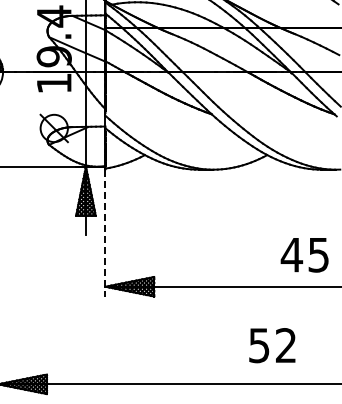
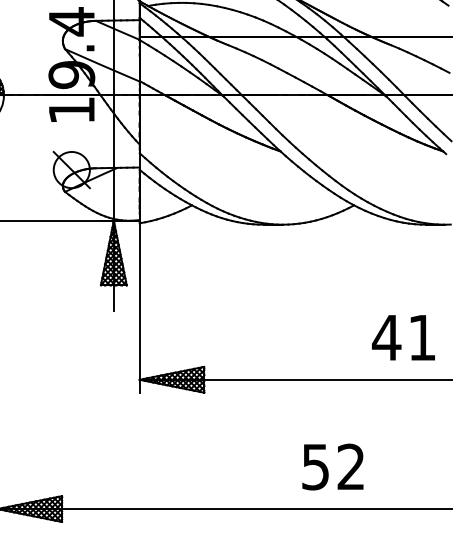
line: (105, 233) -> (139, 309), dashed -> solid
text: (318, 255) -> (421, 338), 45 -> 41
text: (272, 345) -> (333, 466), moved

